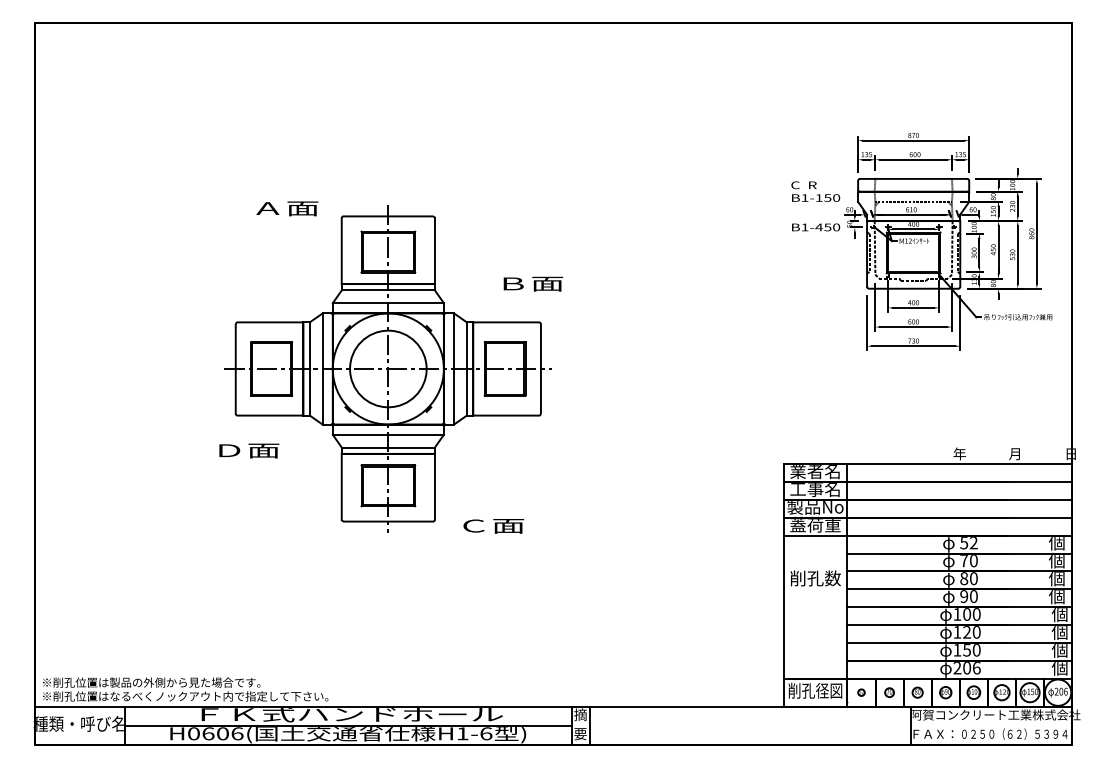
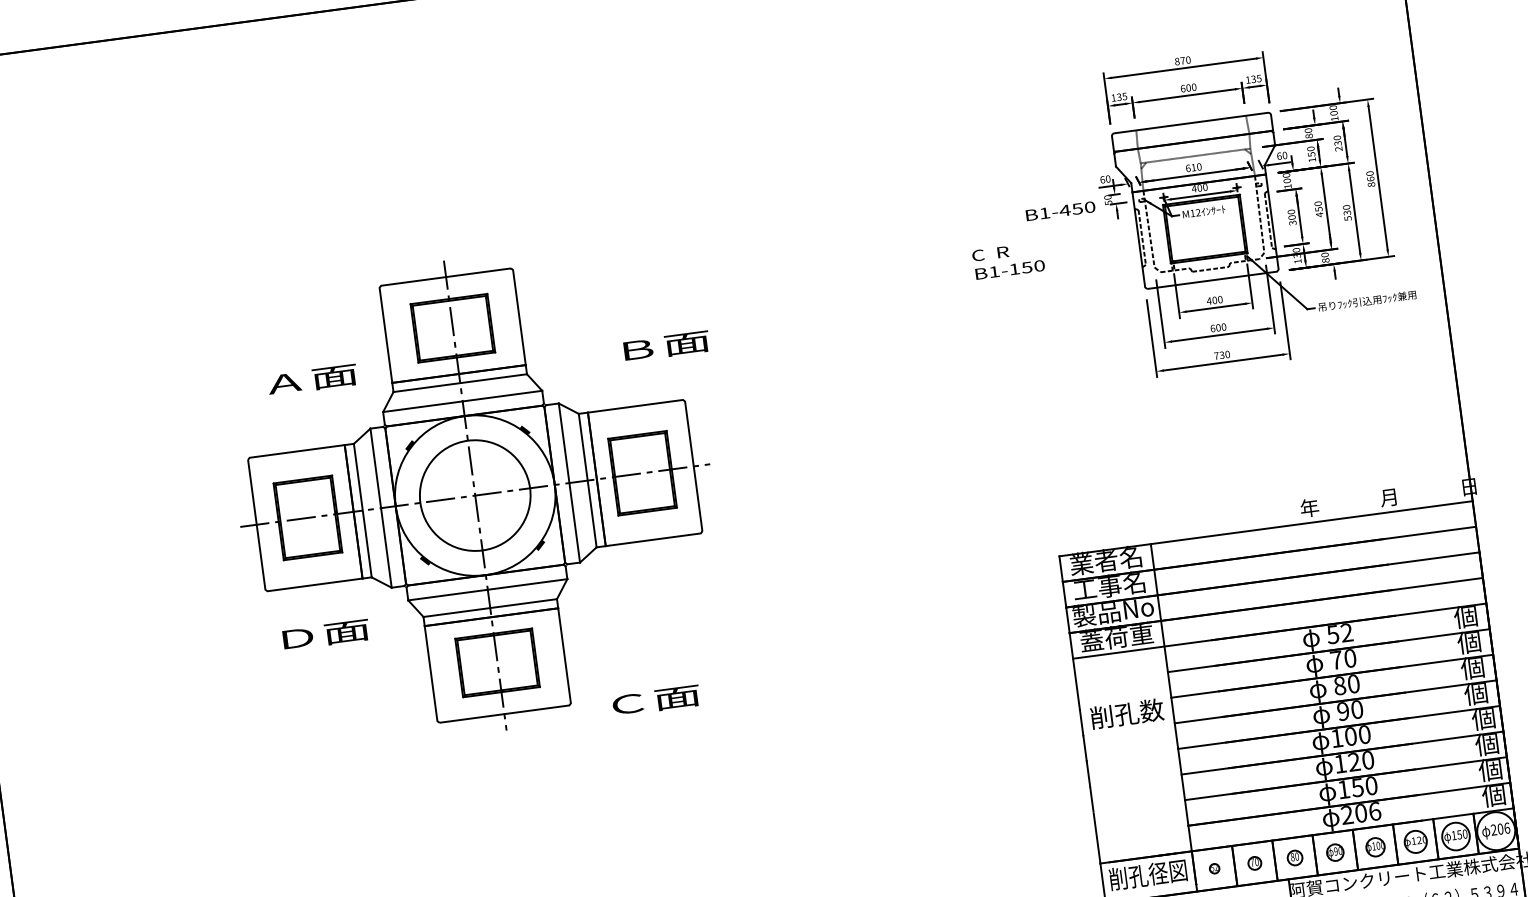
text: (815, 191) -> (1008, 260), moved
text: (287, 208) -> (312, 379), moved
text: (249, 450) -> (326, 634), moved

